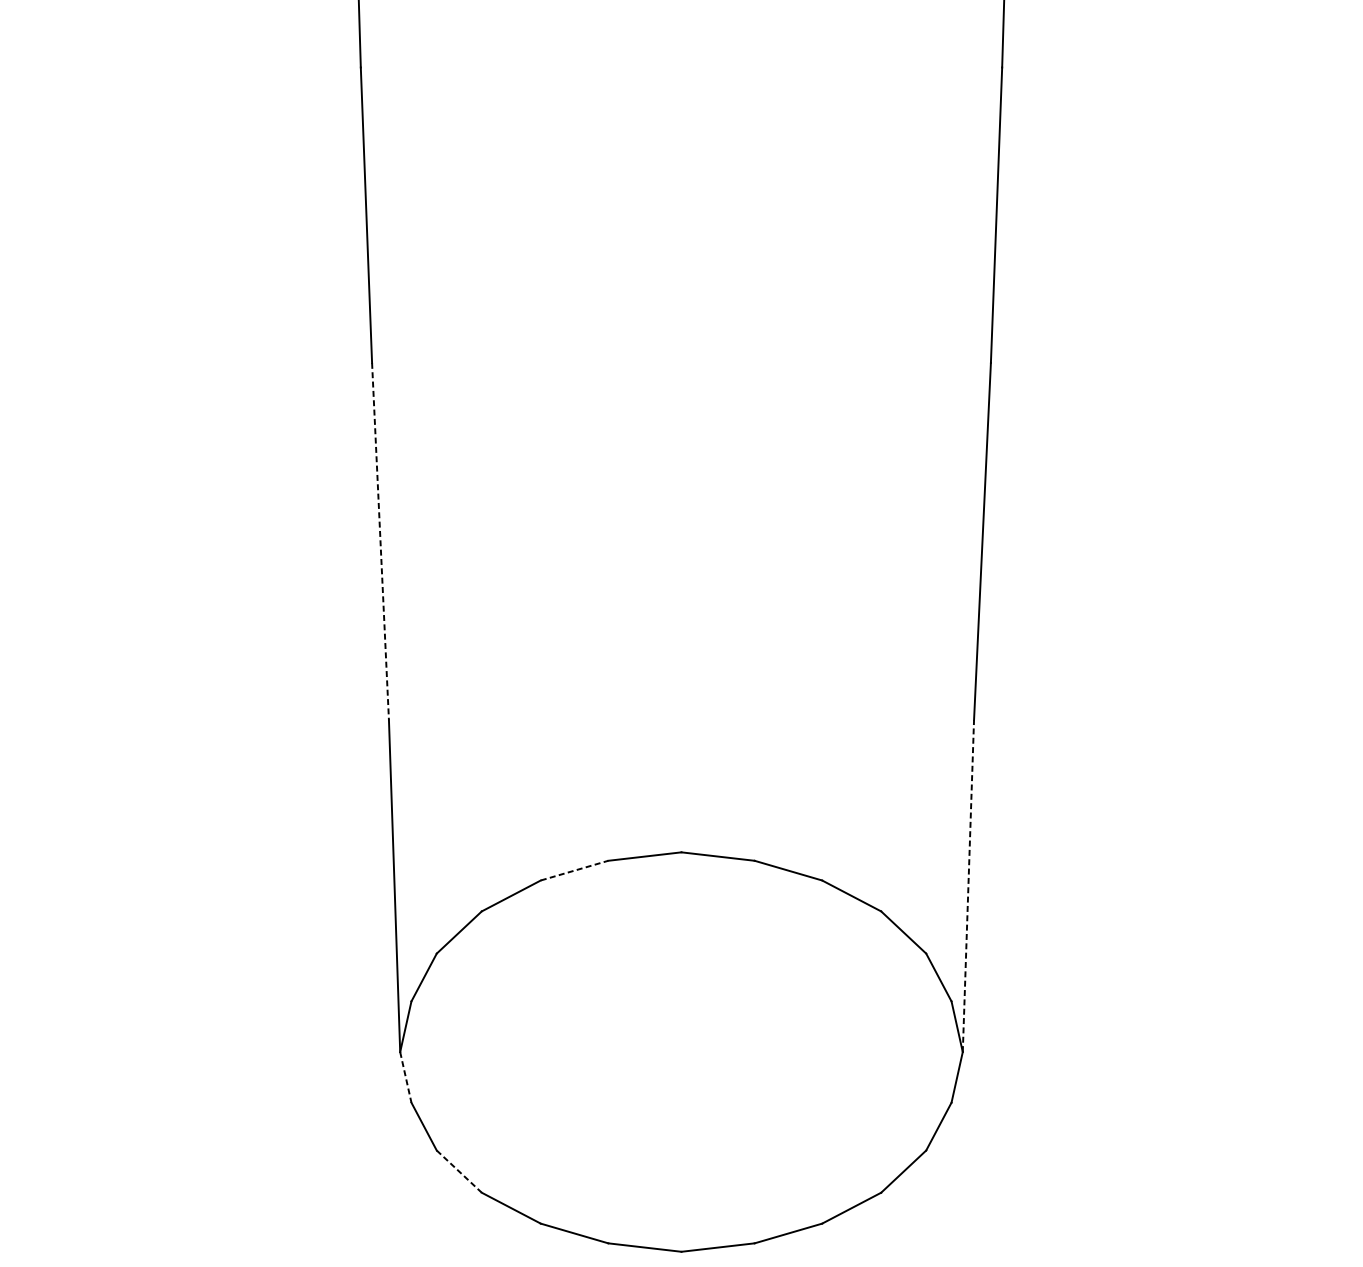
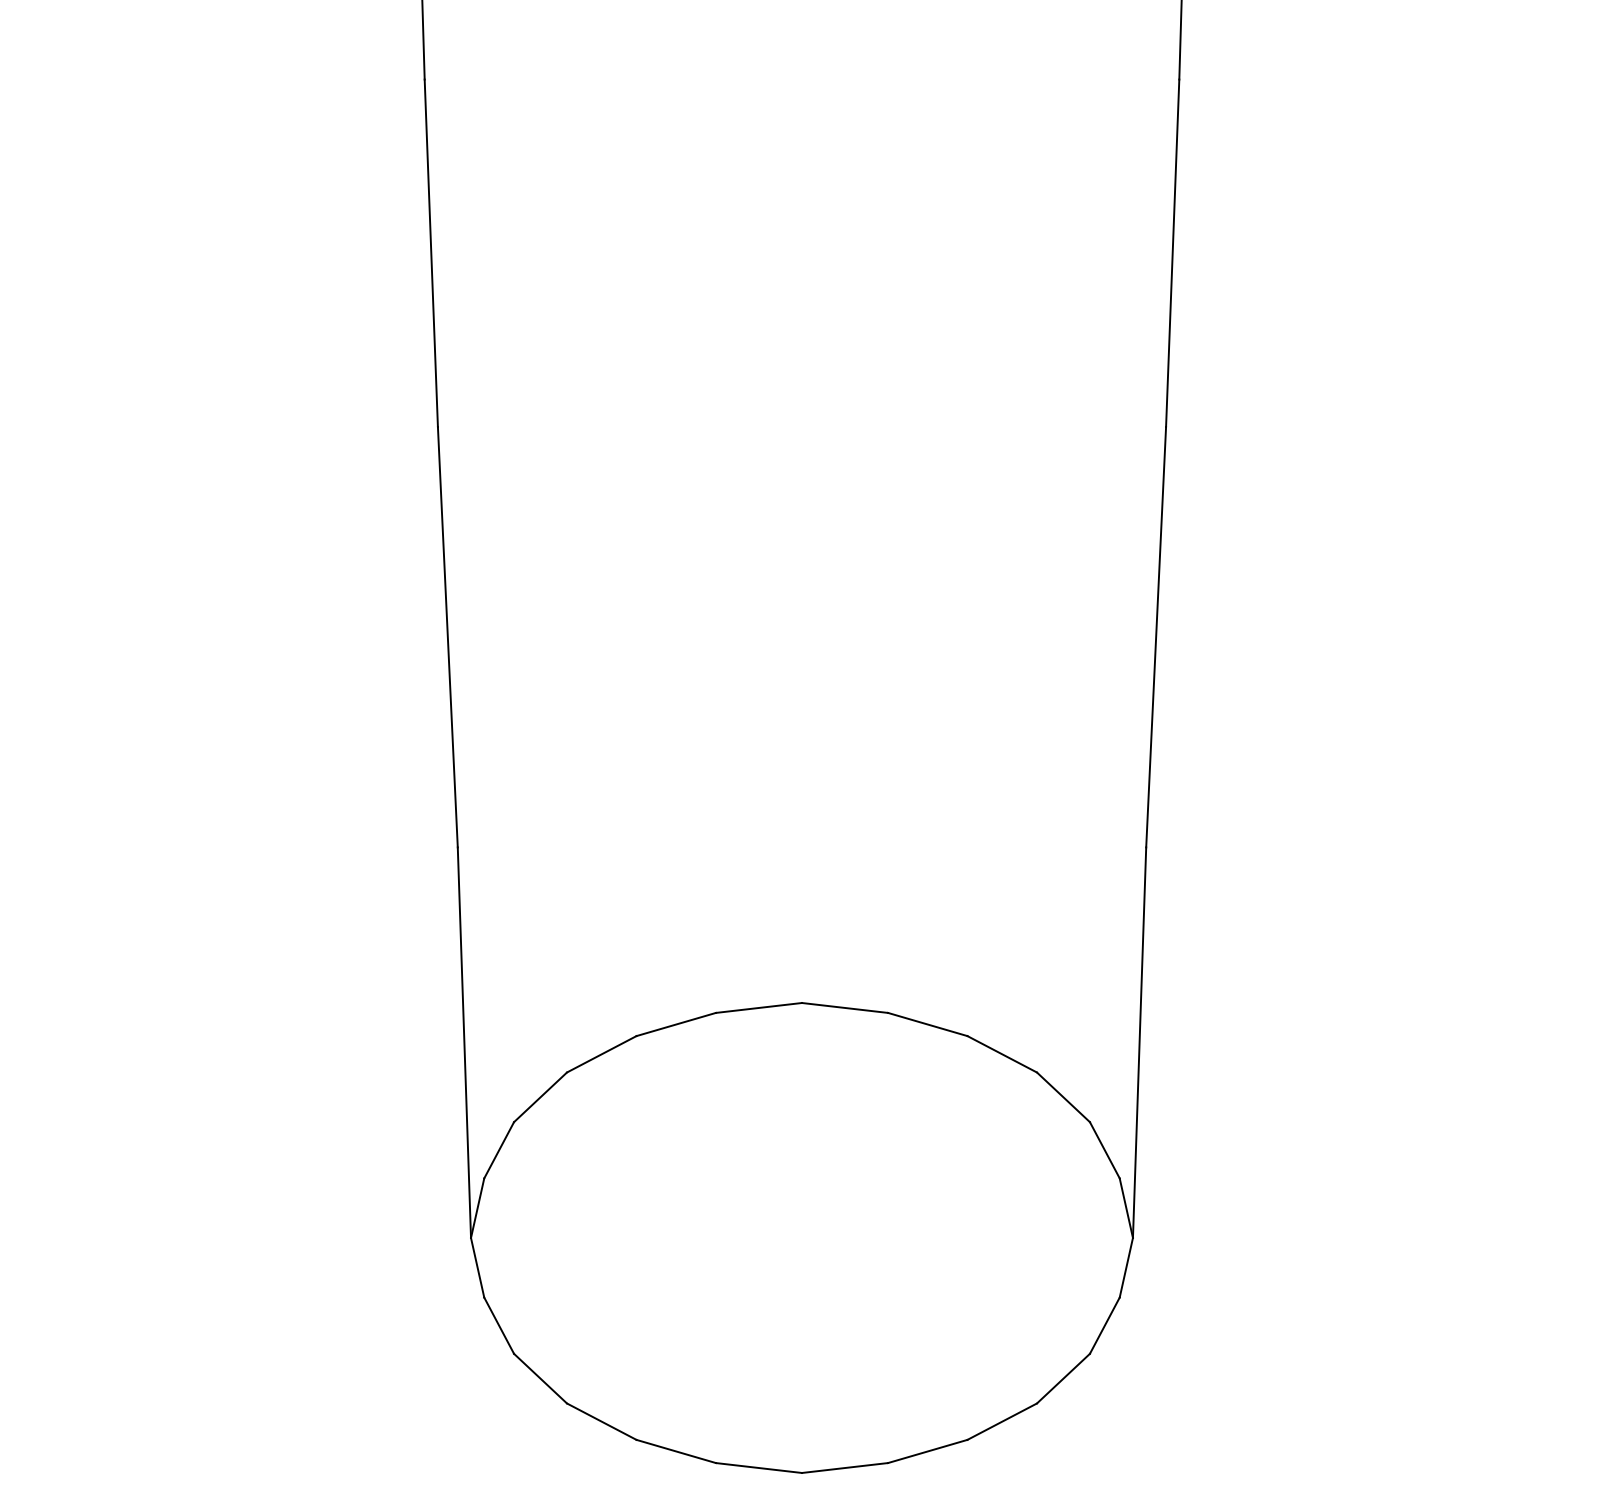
line: (380, 541) -> (447, 637), dashed -> solid
line: (574, 870) -> (676, 1024), dashed -> solid
line: (968, 885) -> (1139, 1042), dashed -> solid
line: (405, 1077) -> (477, 1267), dashed -> solid
line: (459, 1171) -> (540, 1378), dashed -> solid

